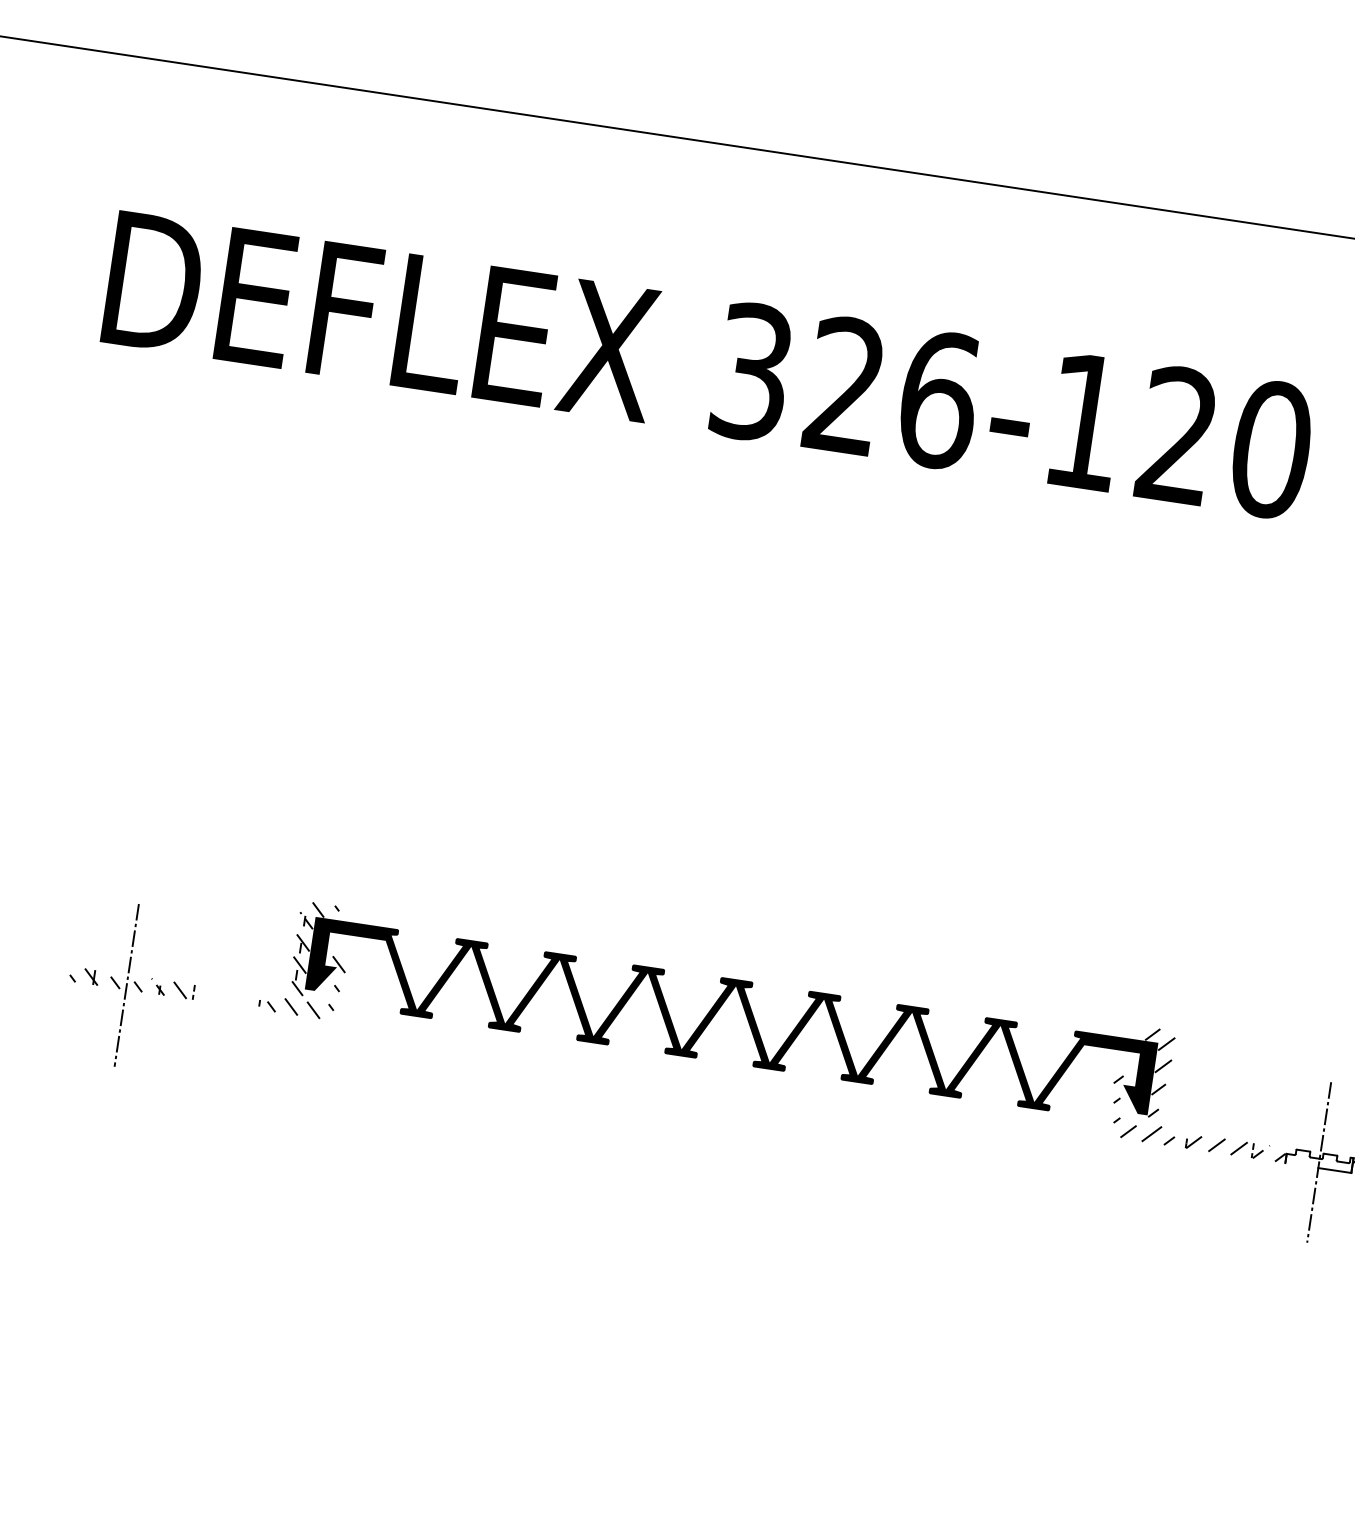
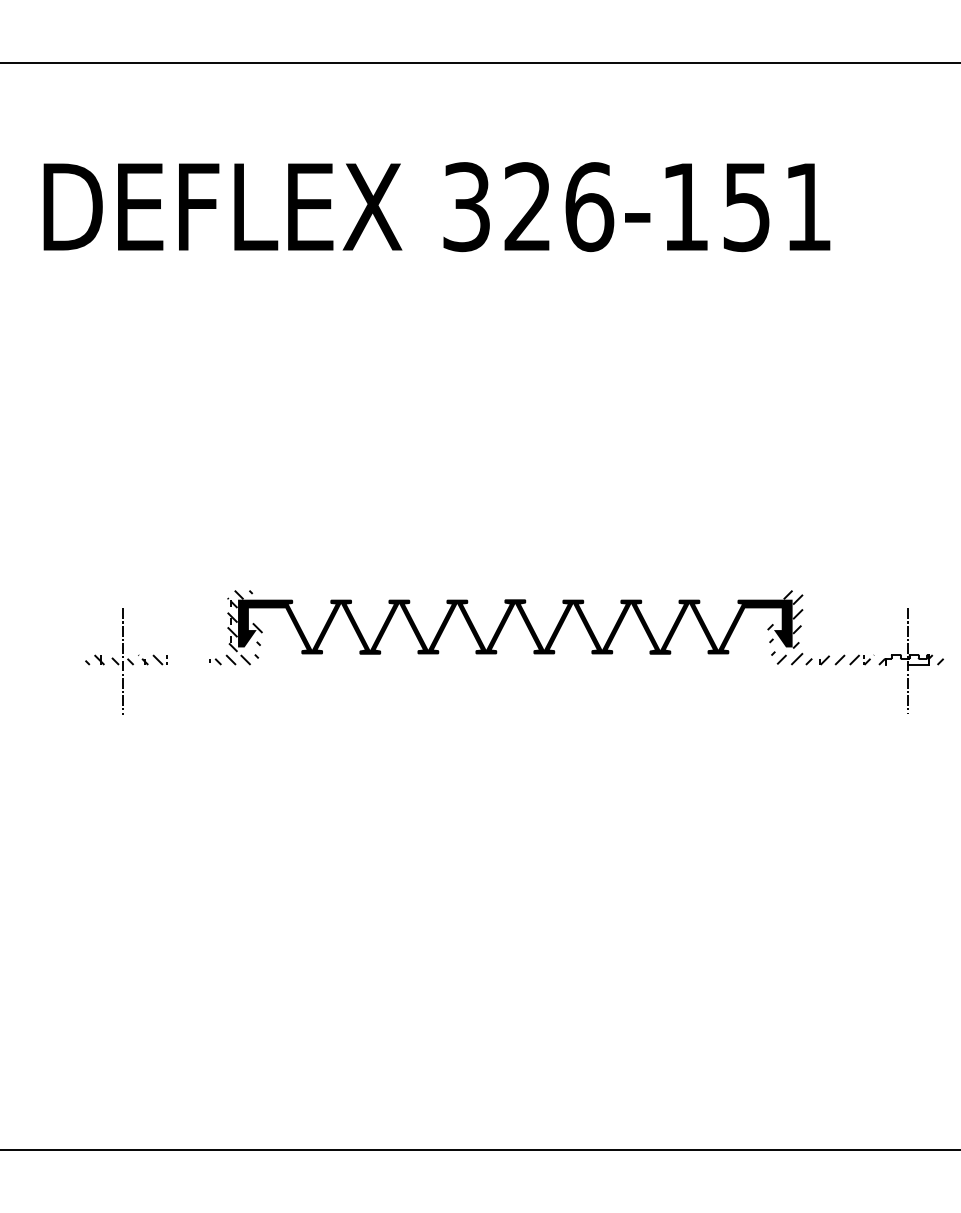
text: (1224, 443) -> (777, 207), 326-120 -> 326-151

